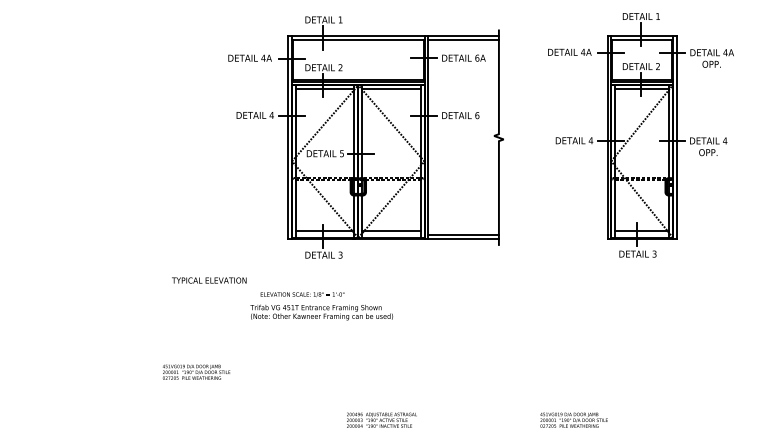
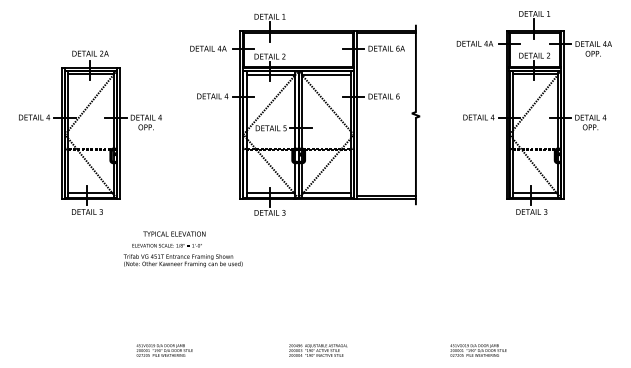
part: (108, 158) -> (90, 132), added
text: (320, 306) -> (182, 255), moved
text: (196, 372) -> (164, 350), moved

